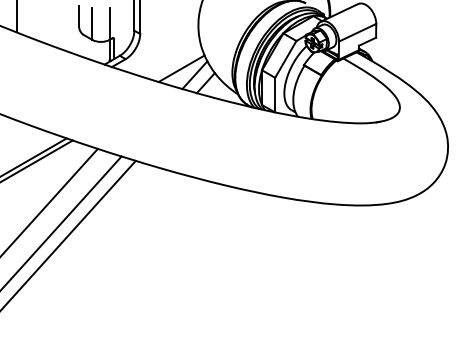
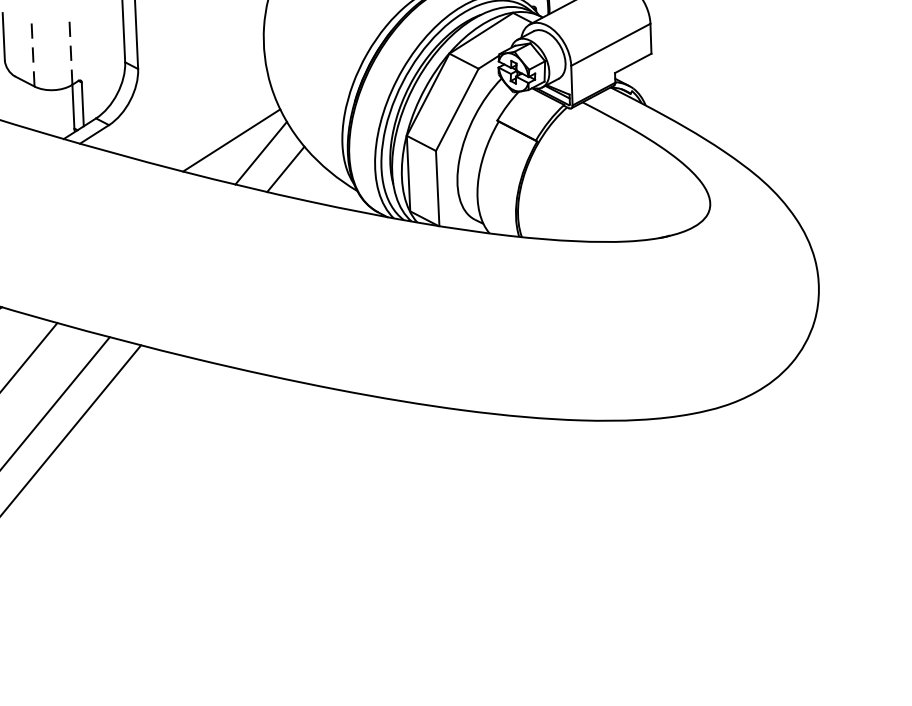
line: (92, 23) -> (33, 50), solid -> dashed
line: (109, 23) -> (70, 49), solid -> dashed

